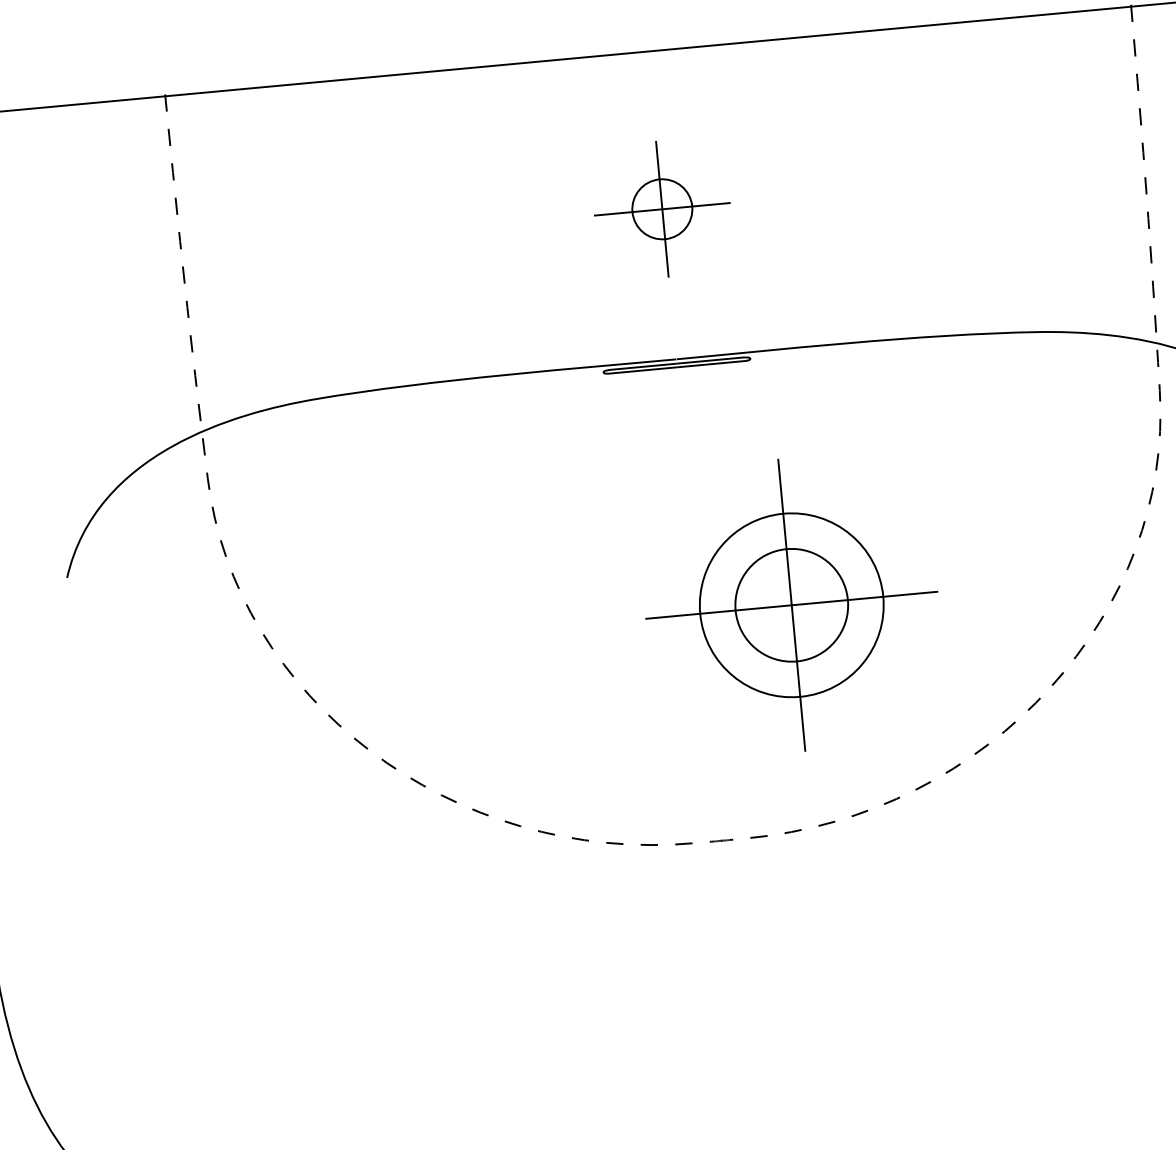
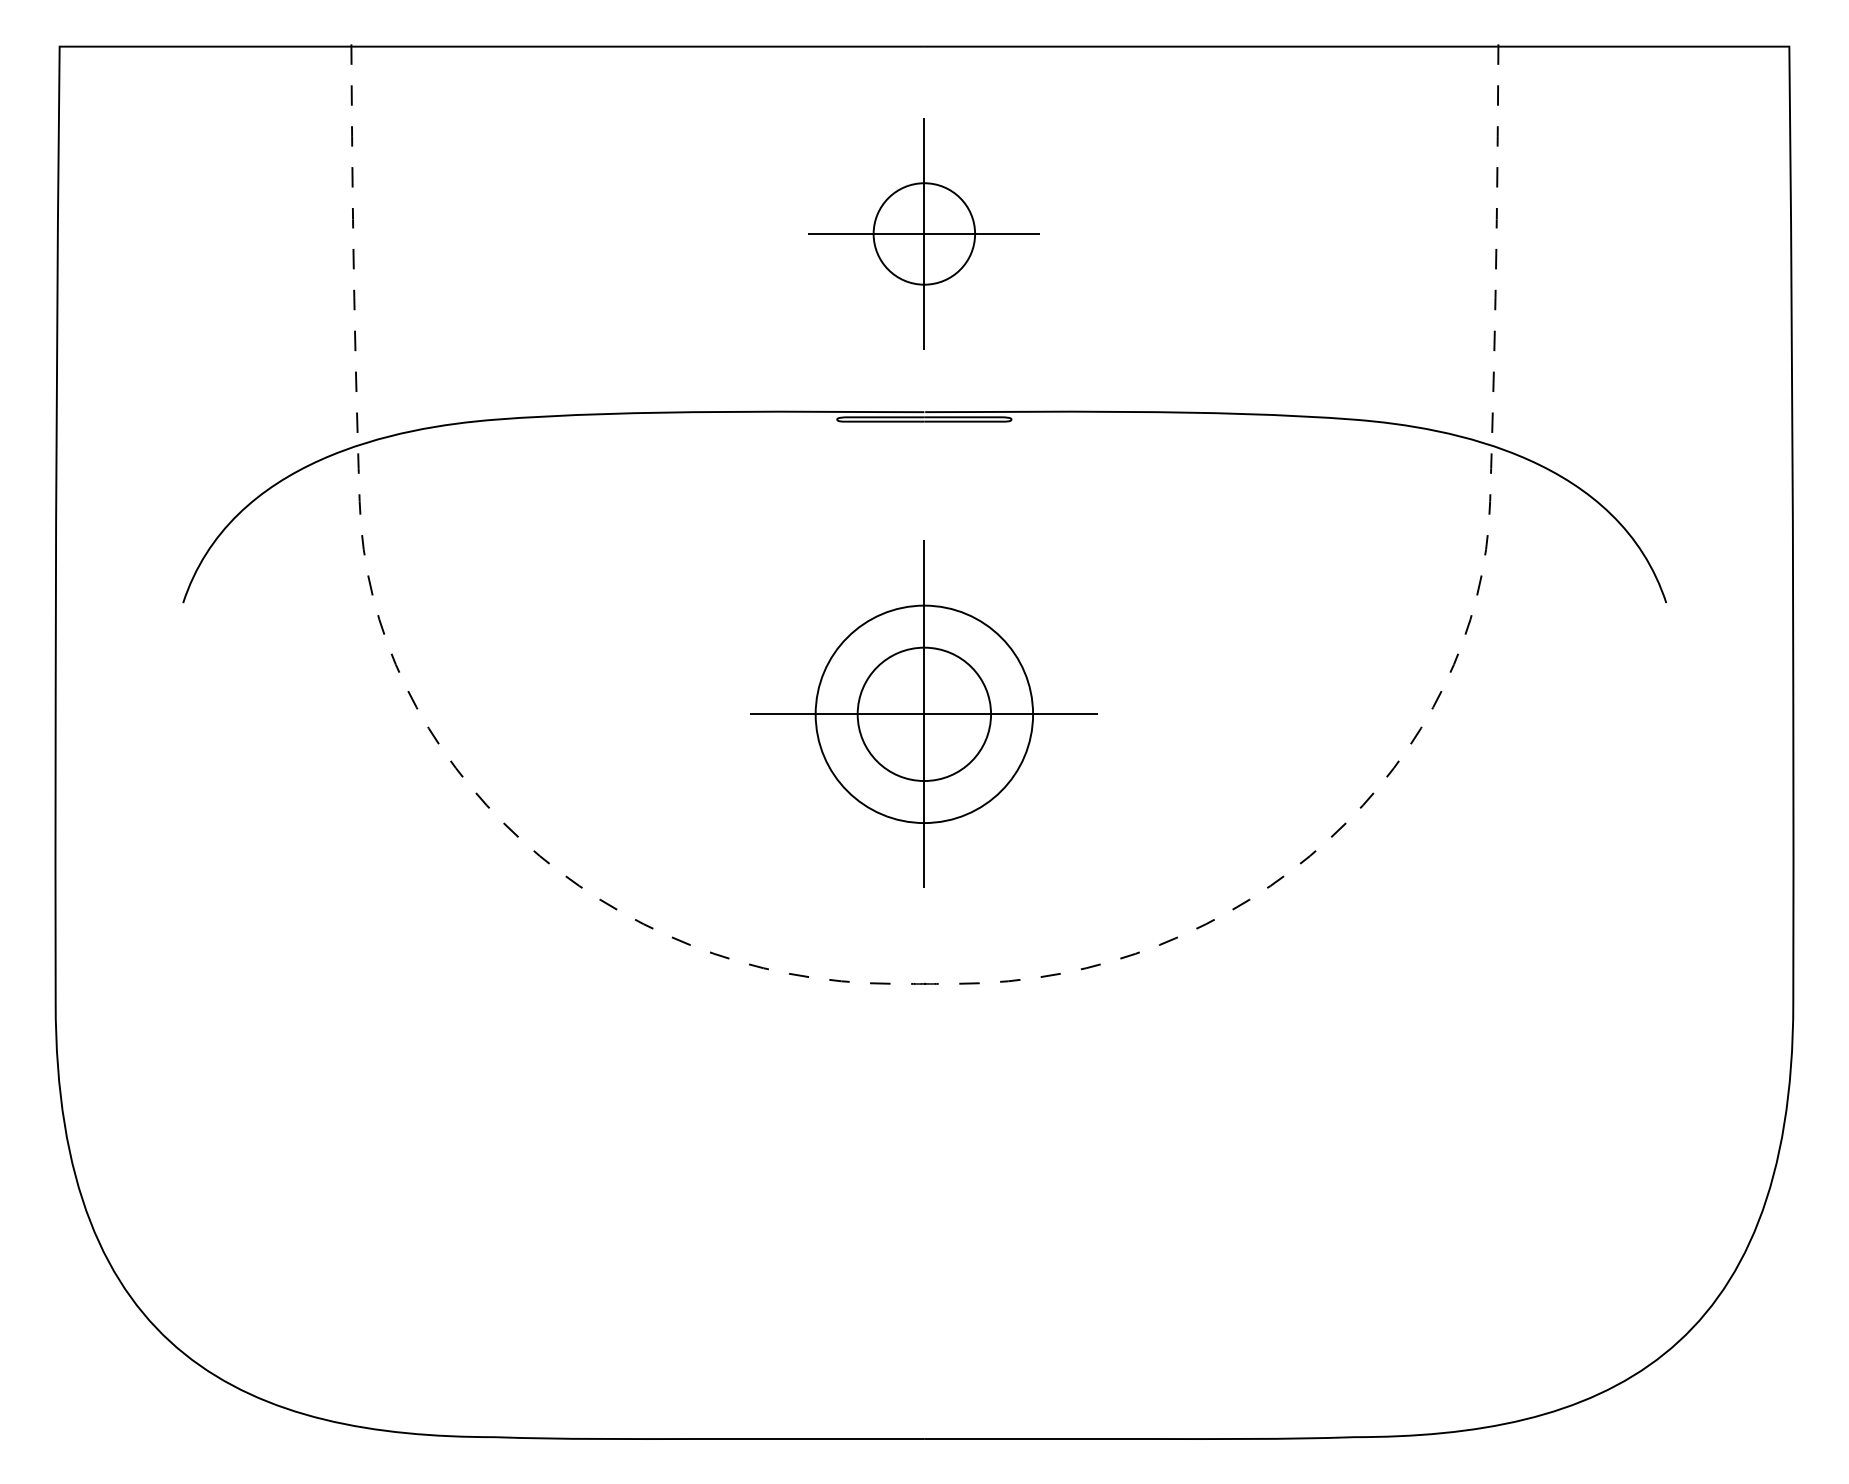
part: (661, 208) -> (923, 233), size x1.43
part: (790, 604) -> (923, 713), moved

